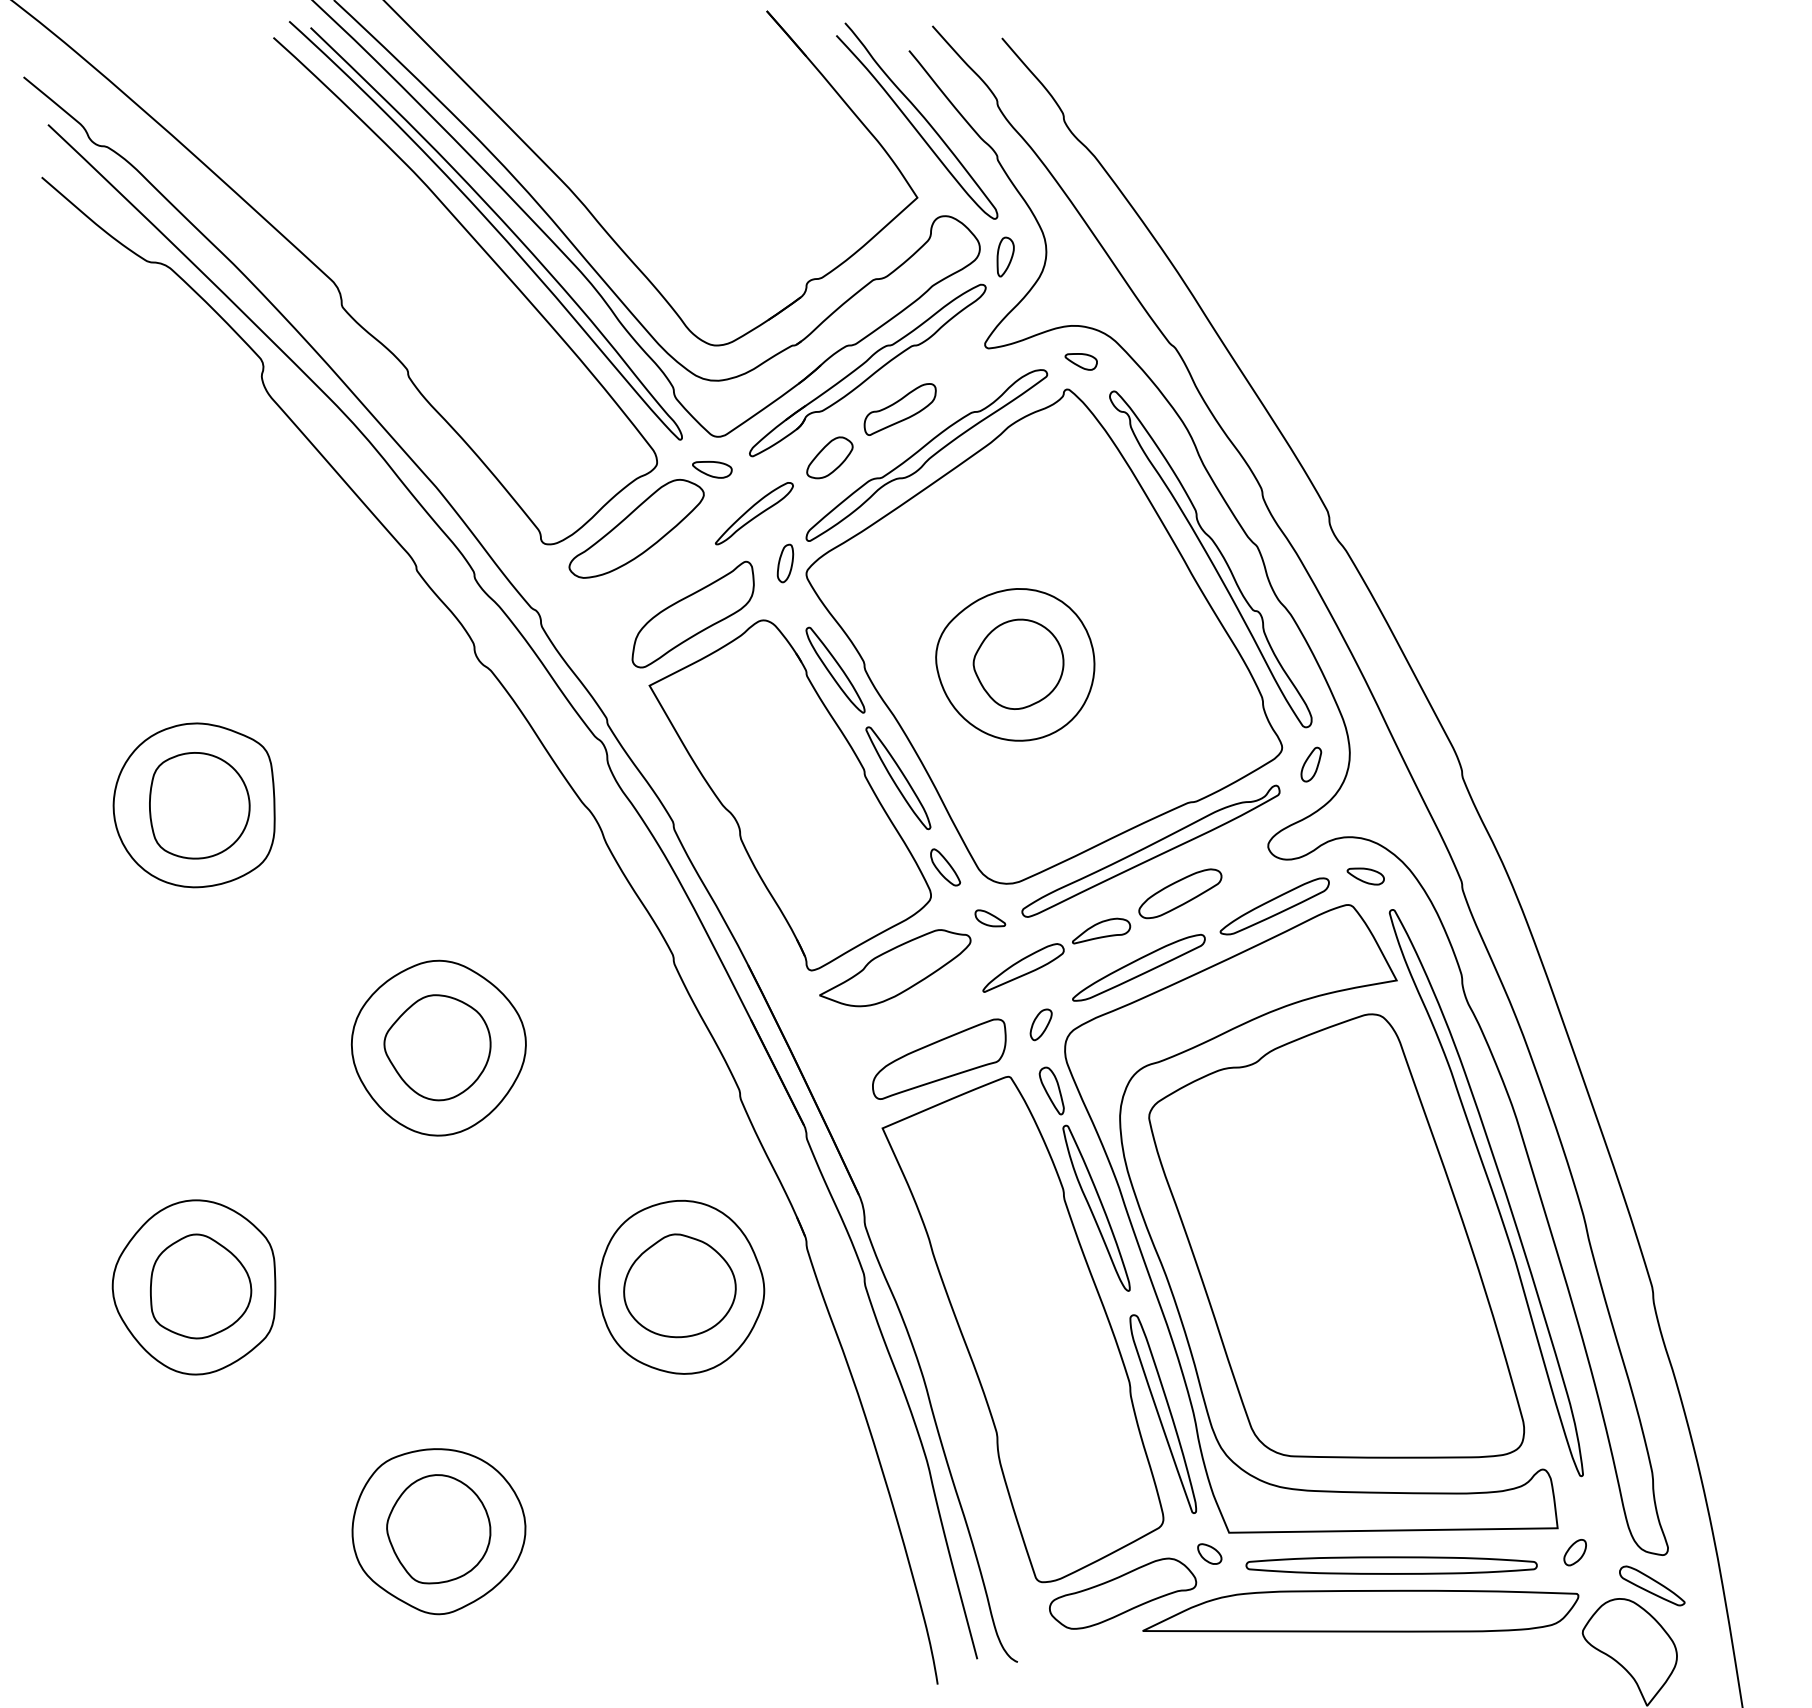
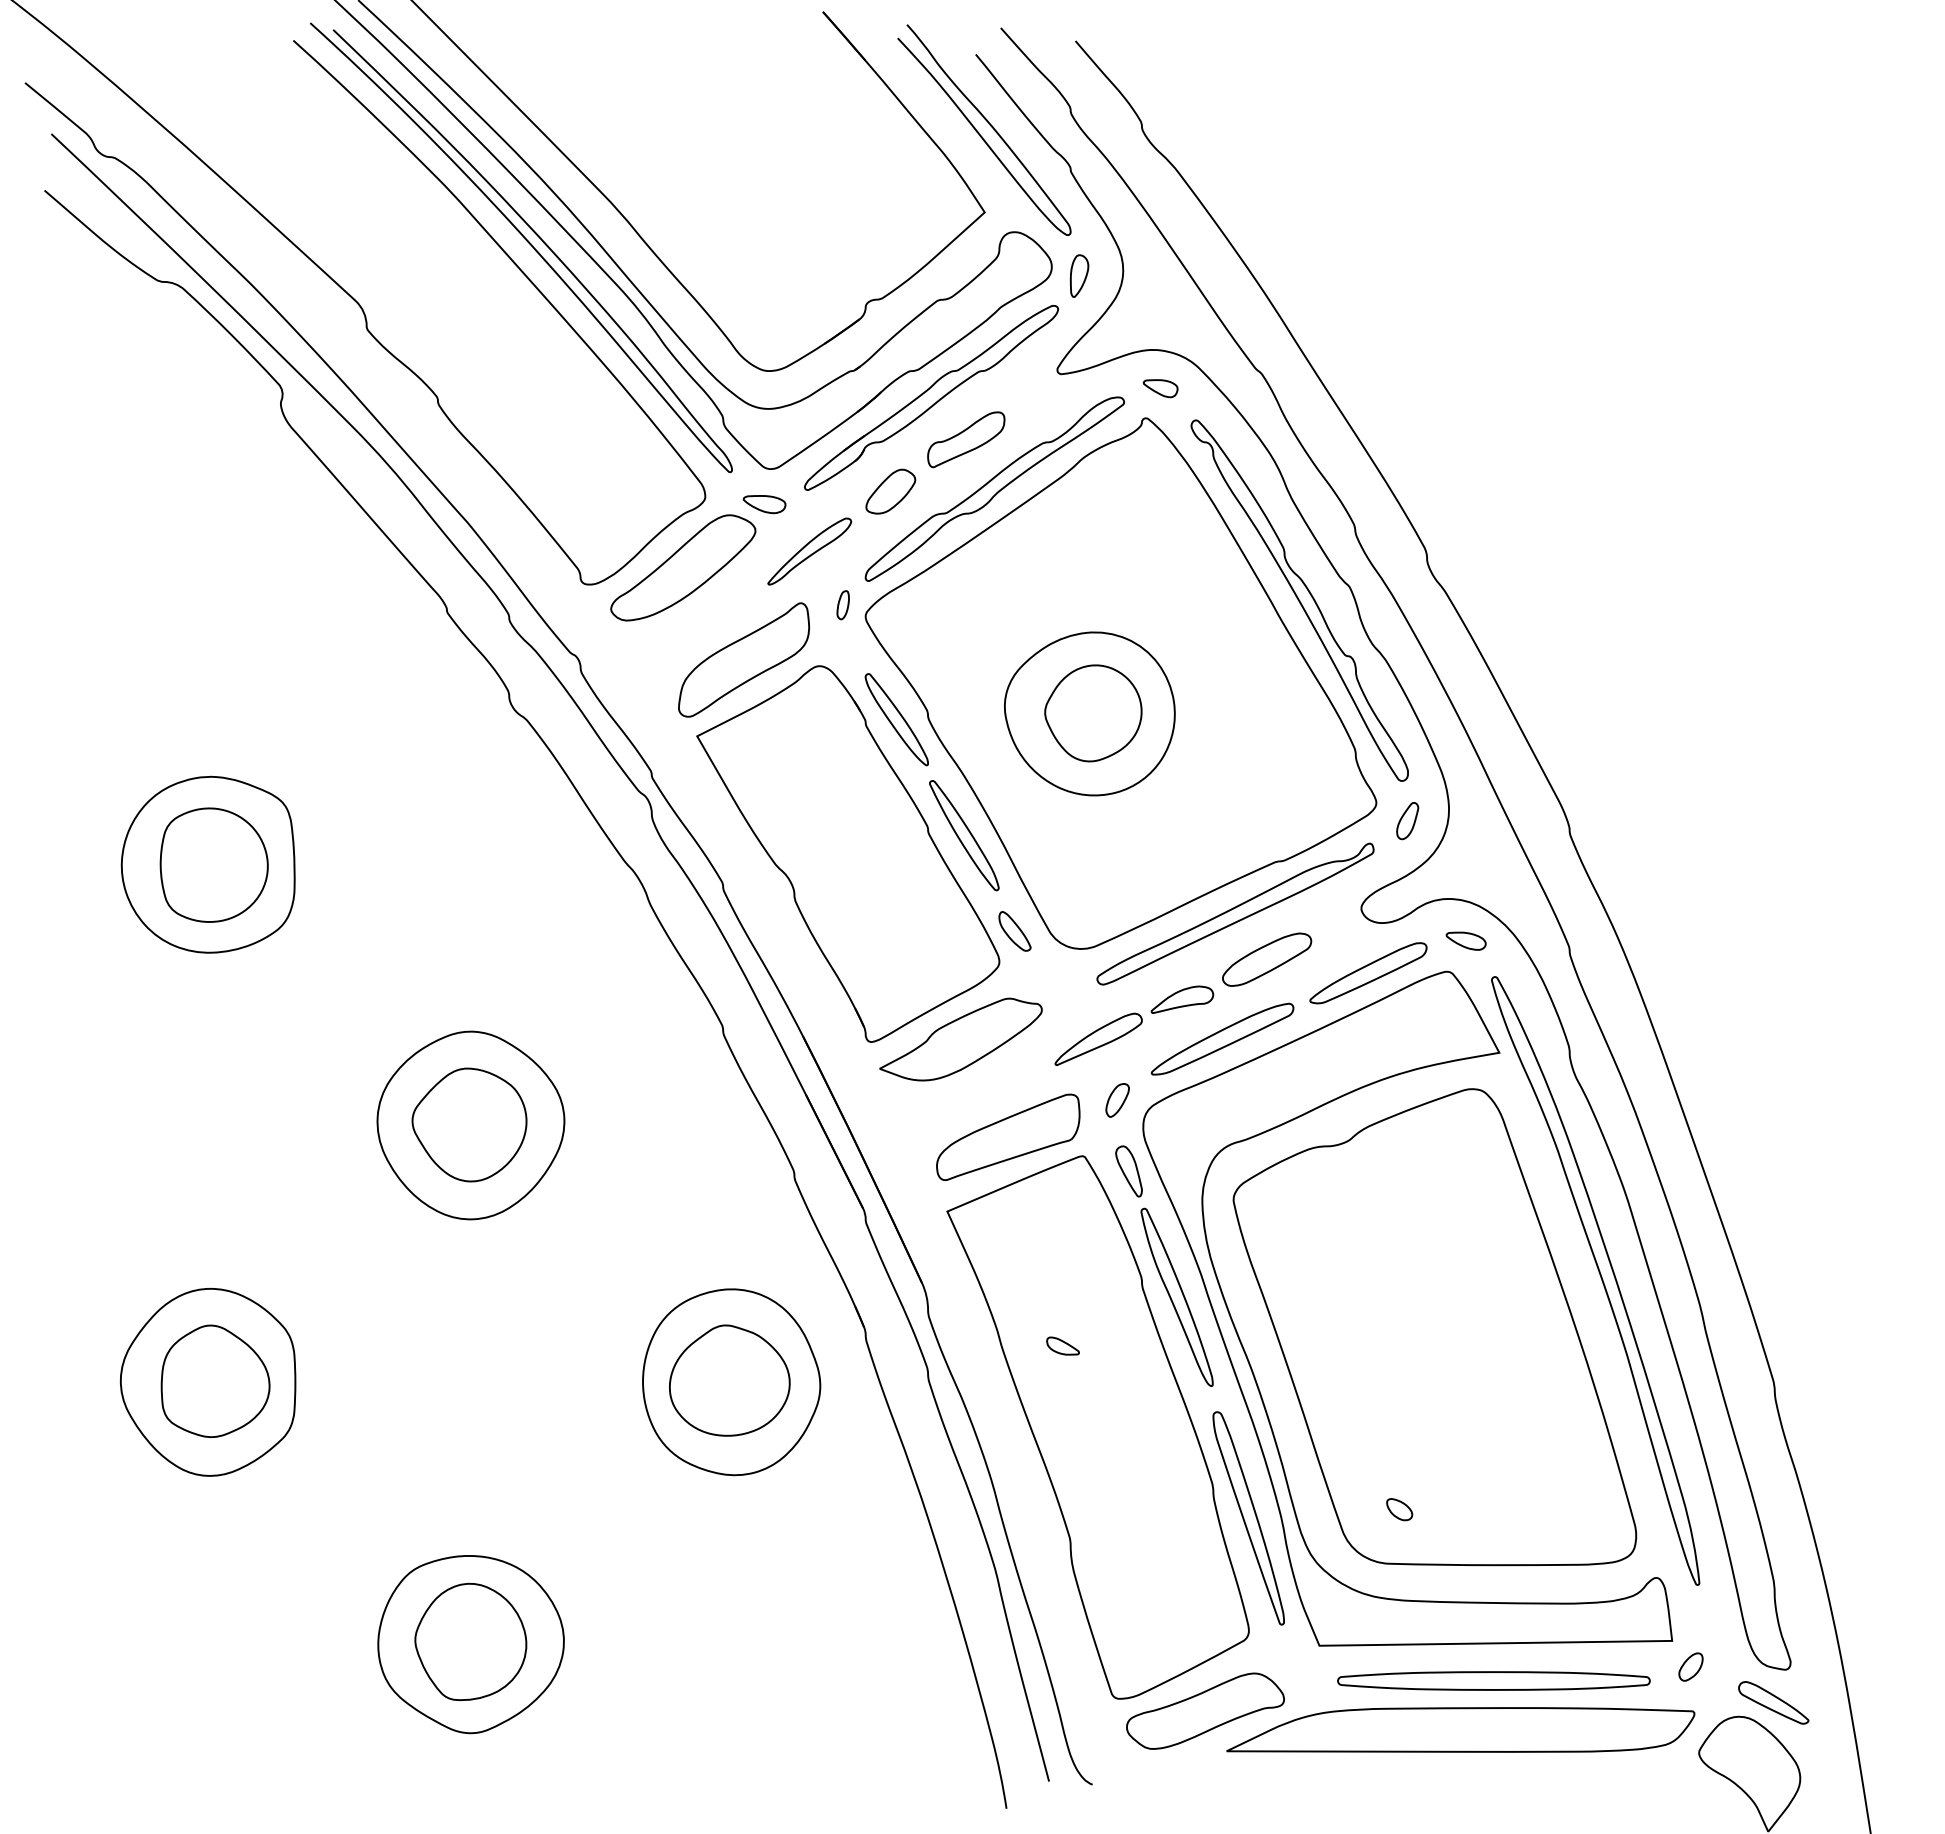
part: (785, 563) -> (843, 605), size x0.7
part: (989, 917) -> (1062, 1345), moved
part: (1209, 1553) -> (1399, 1509), moved

